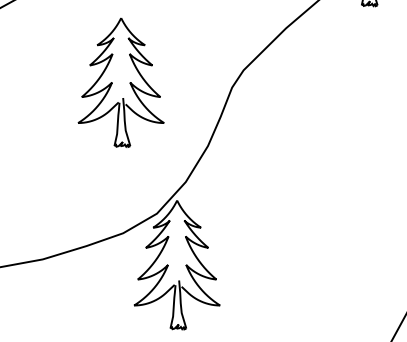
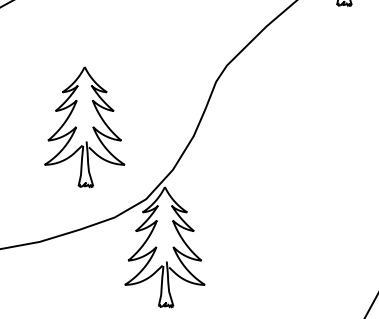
part: (120, 83) -> (84, 127), moved

